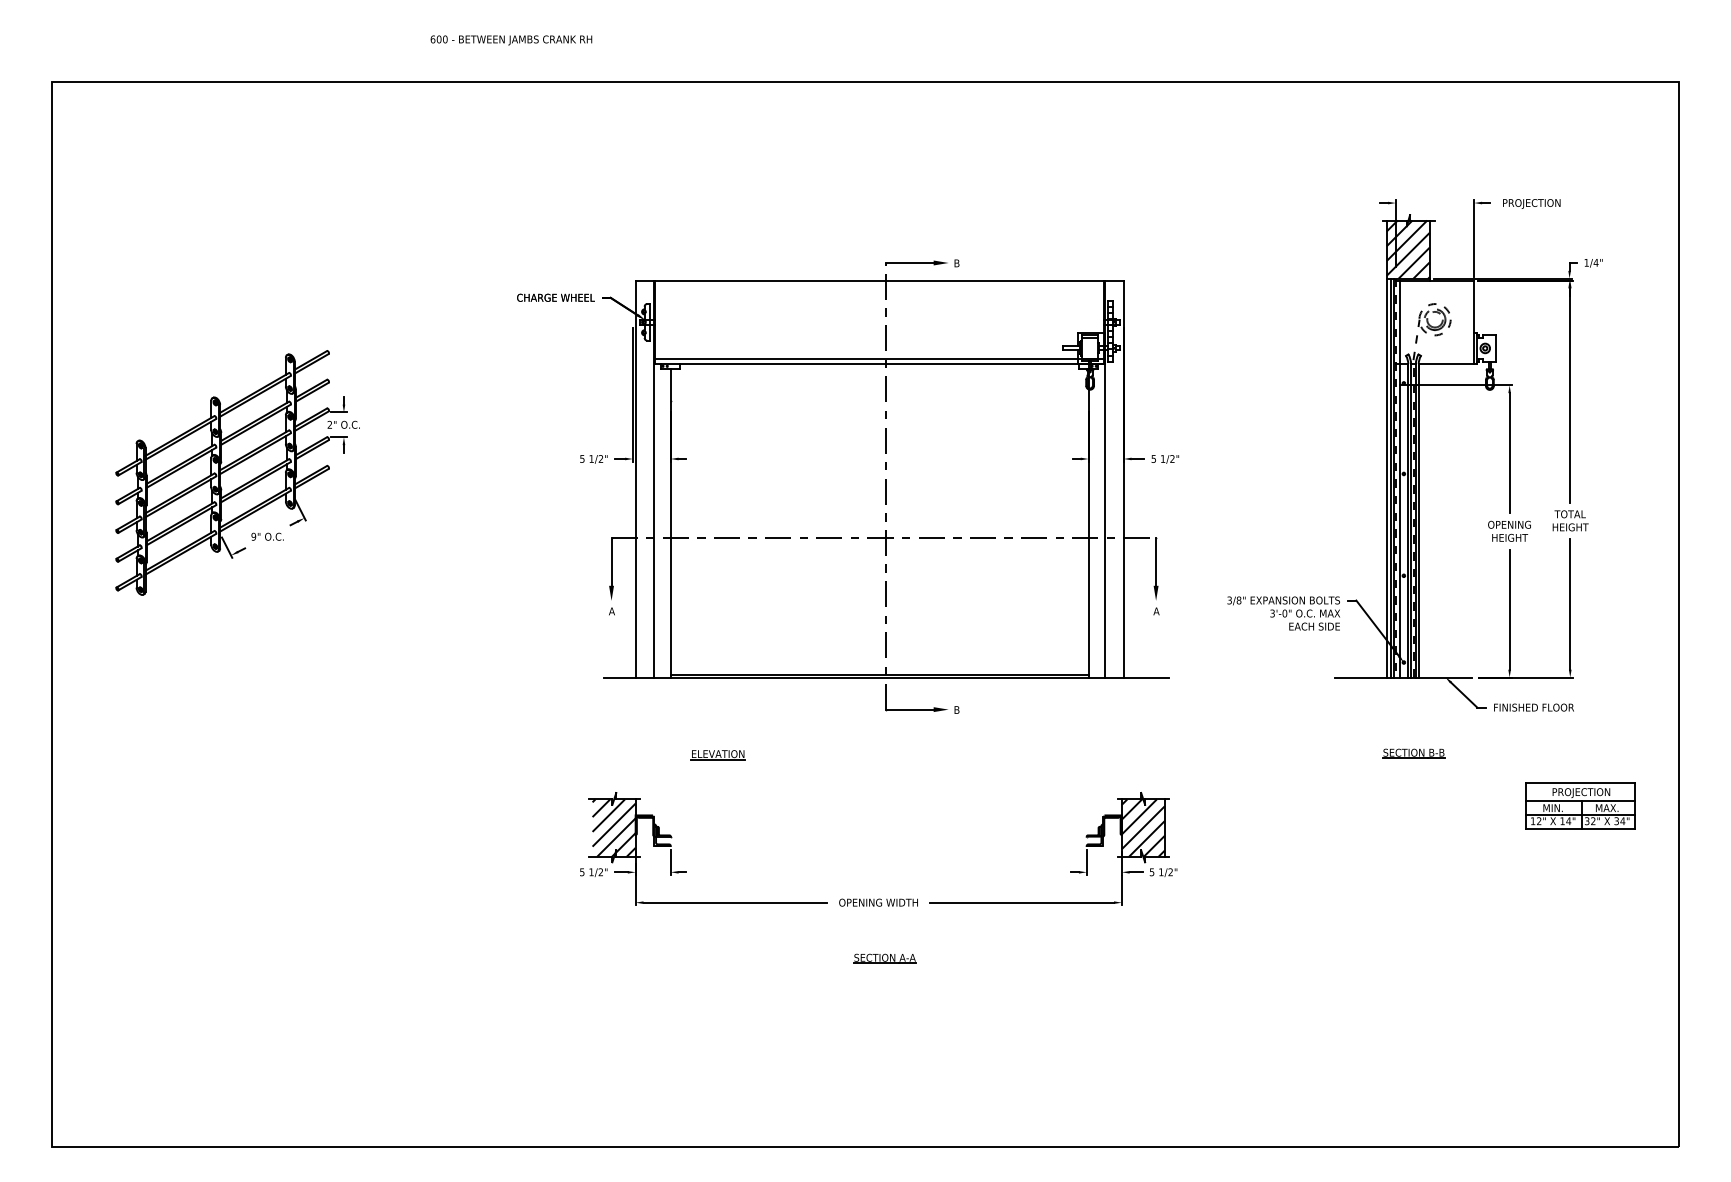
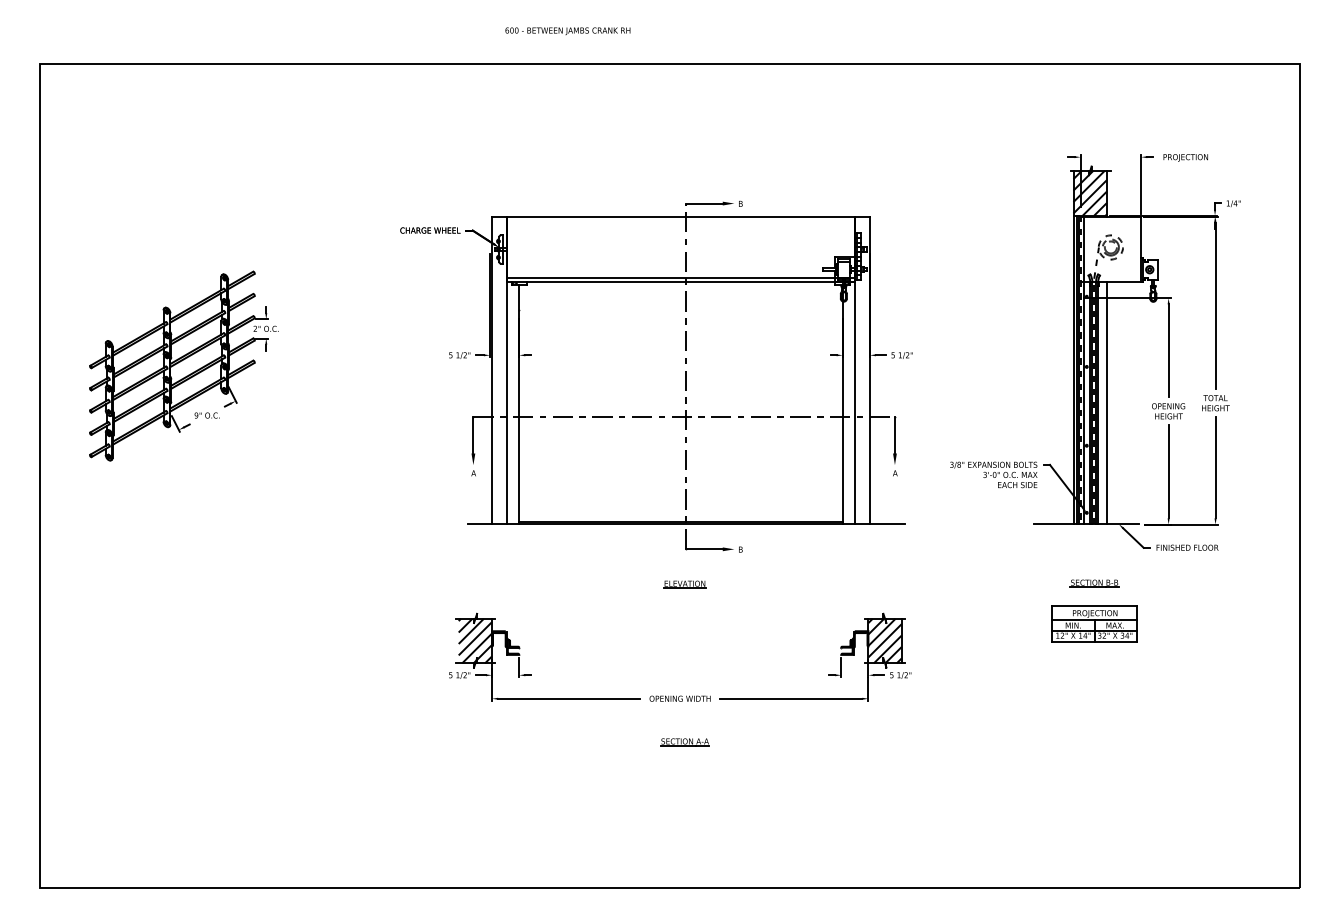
text: (510, 39) -> (567, 30), moved
line: (1429, 519) -> (1106, 402), added
part: (717, 755) -> (684, 584), moved
part: (1580, 805) -> (1094, 623), moved

